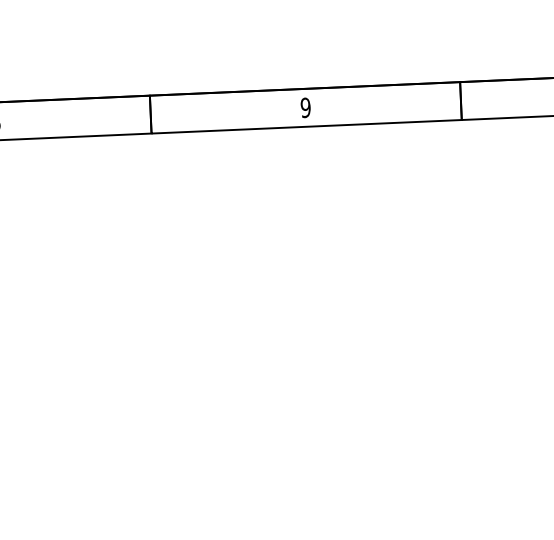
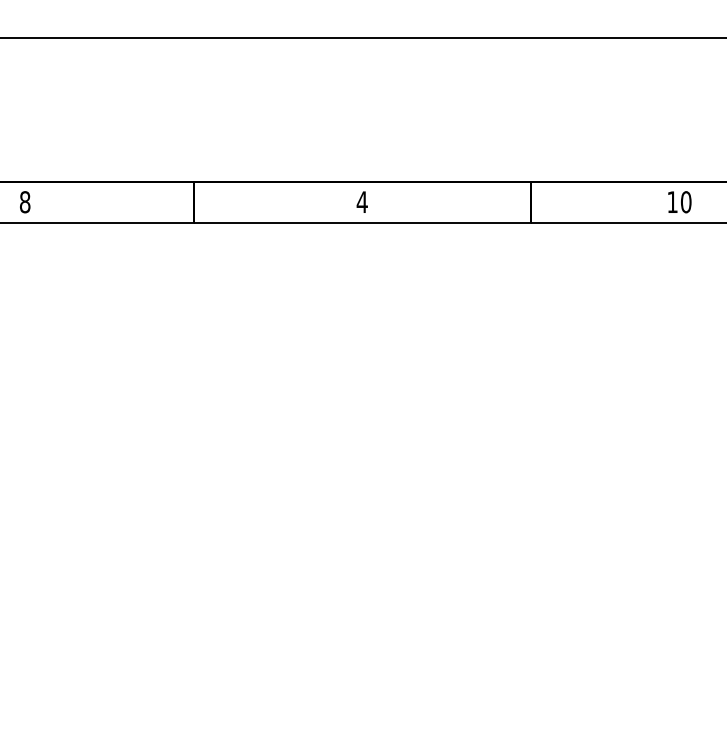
text: (305, 108) -> (361, 202), 9 -> 4

